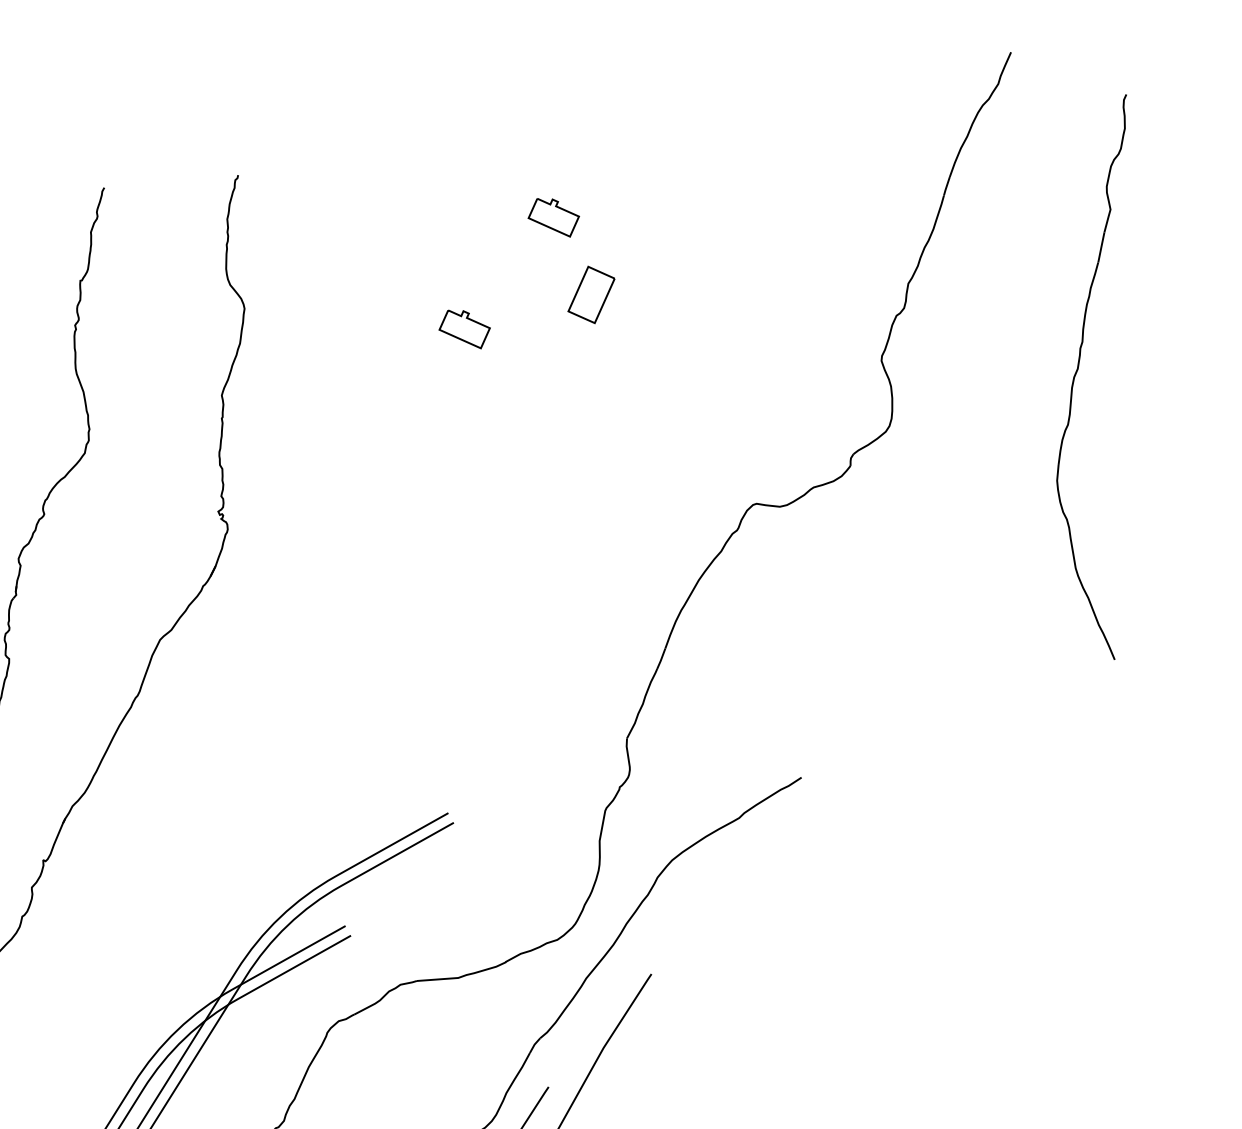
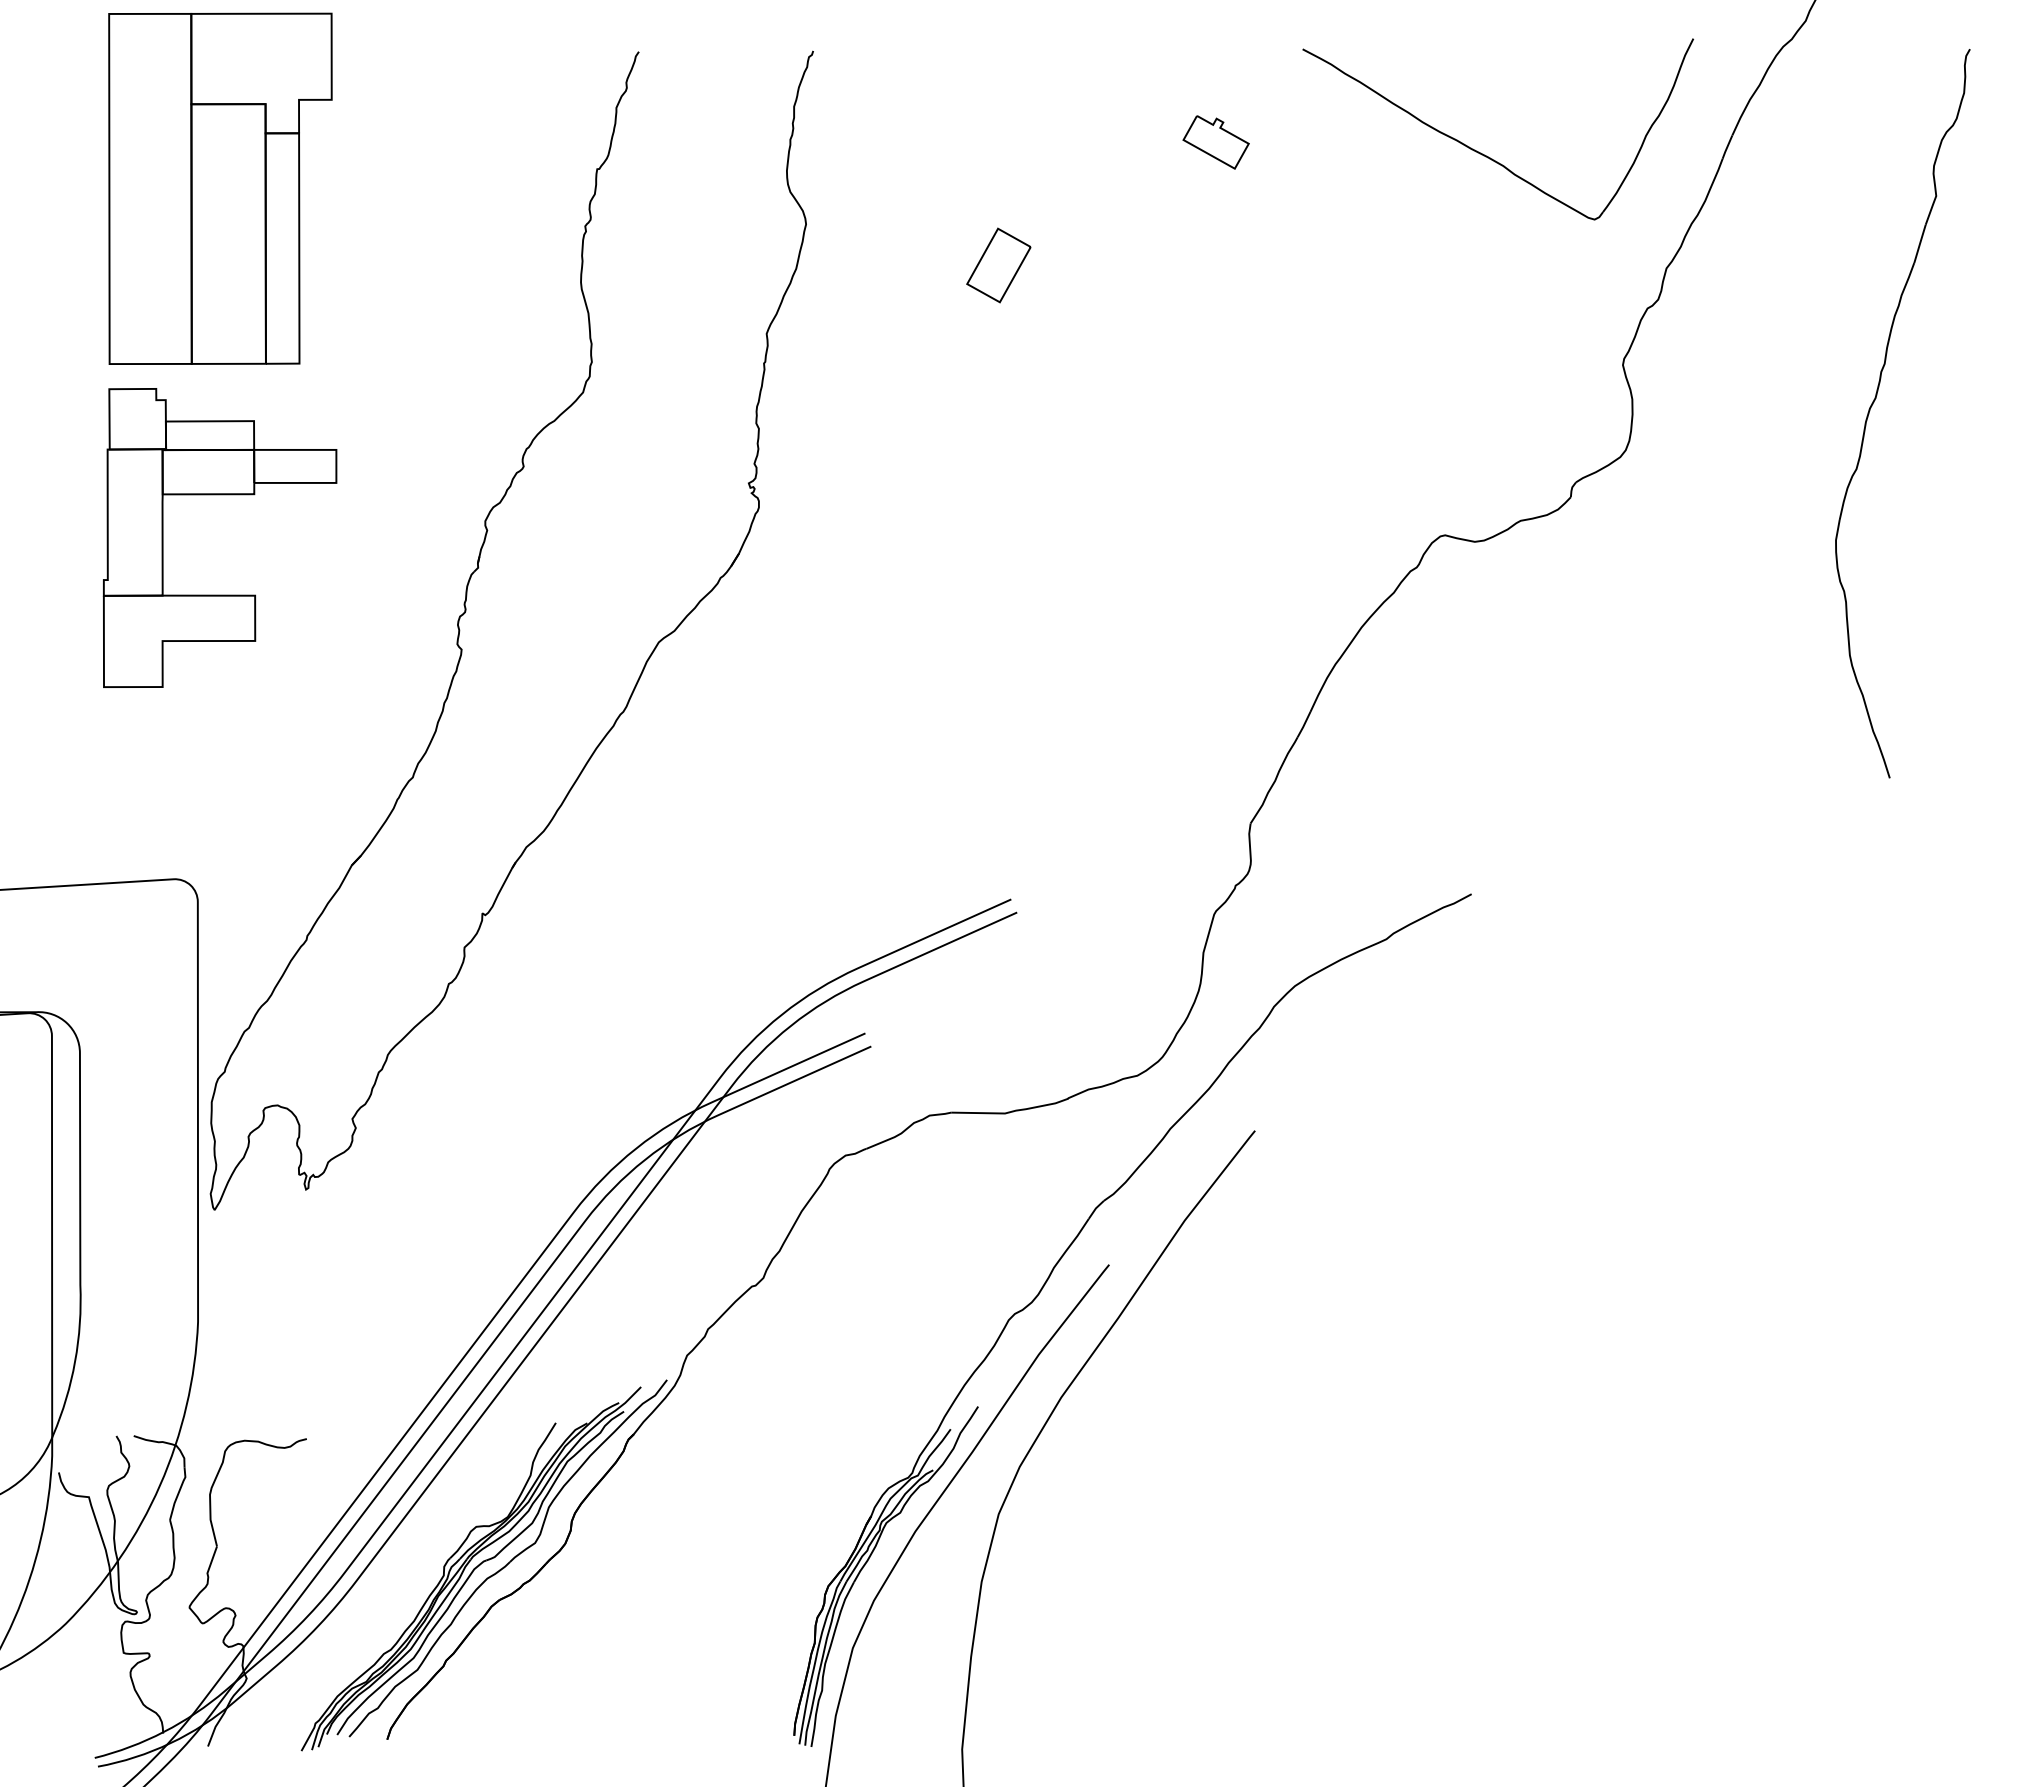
part: (762, 209) -> (1486, 155), added
part: (591, 294) -> (998, 265), moved
part: (464, 329) -> (1087, 276), removed

